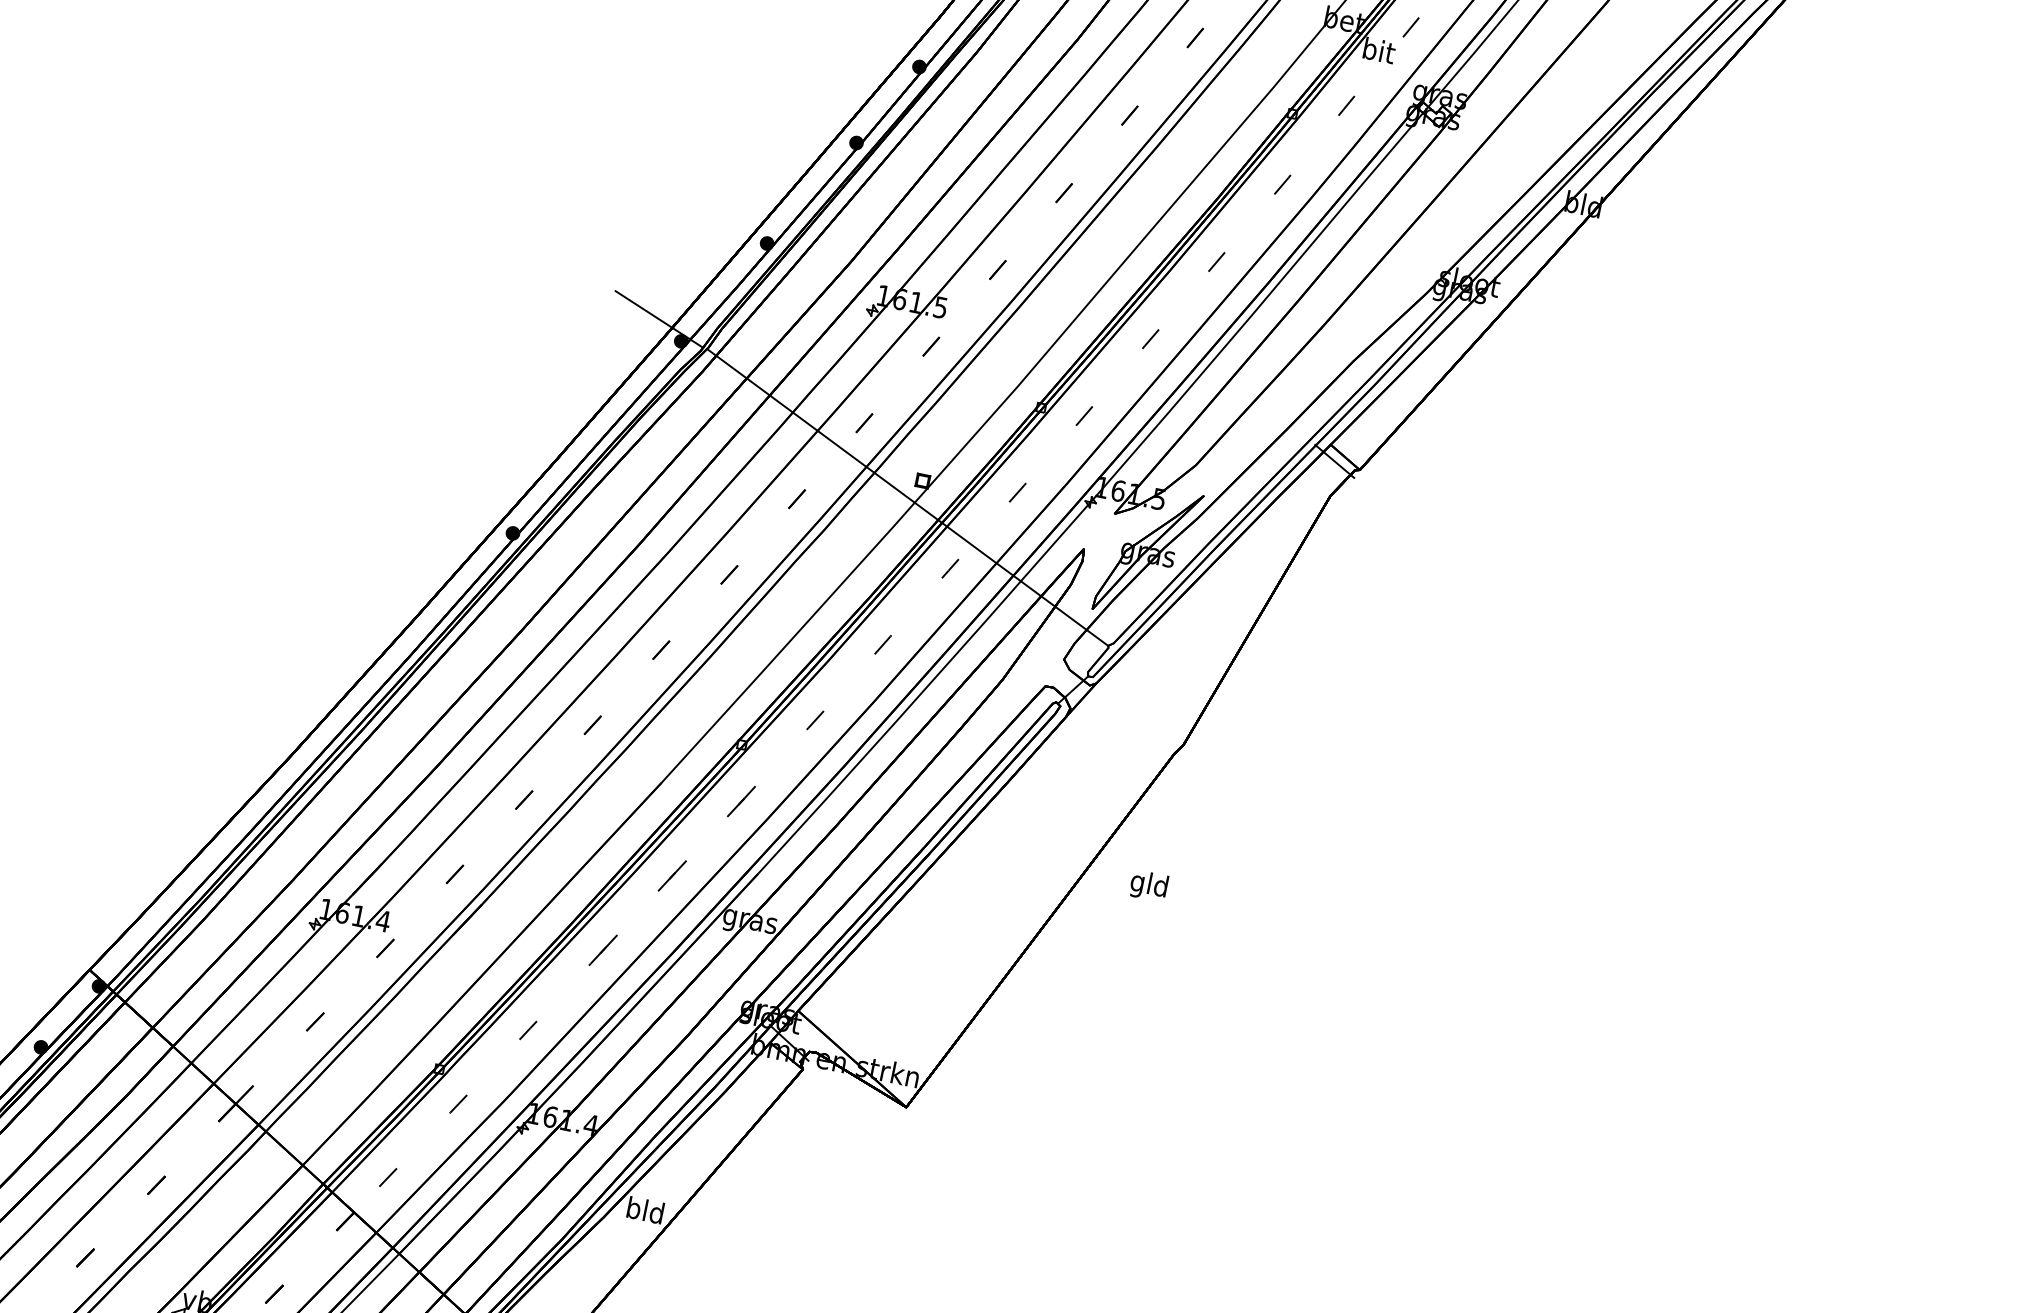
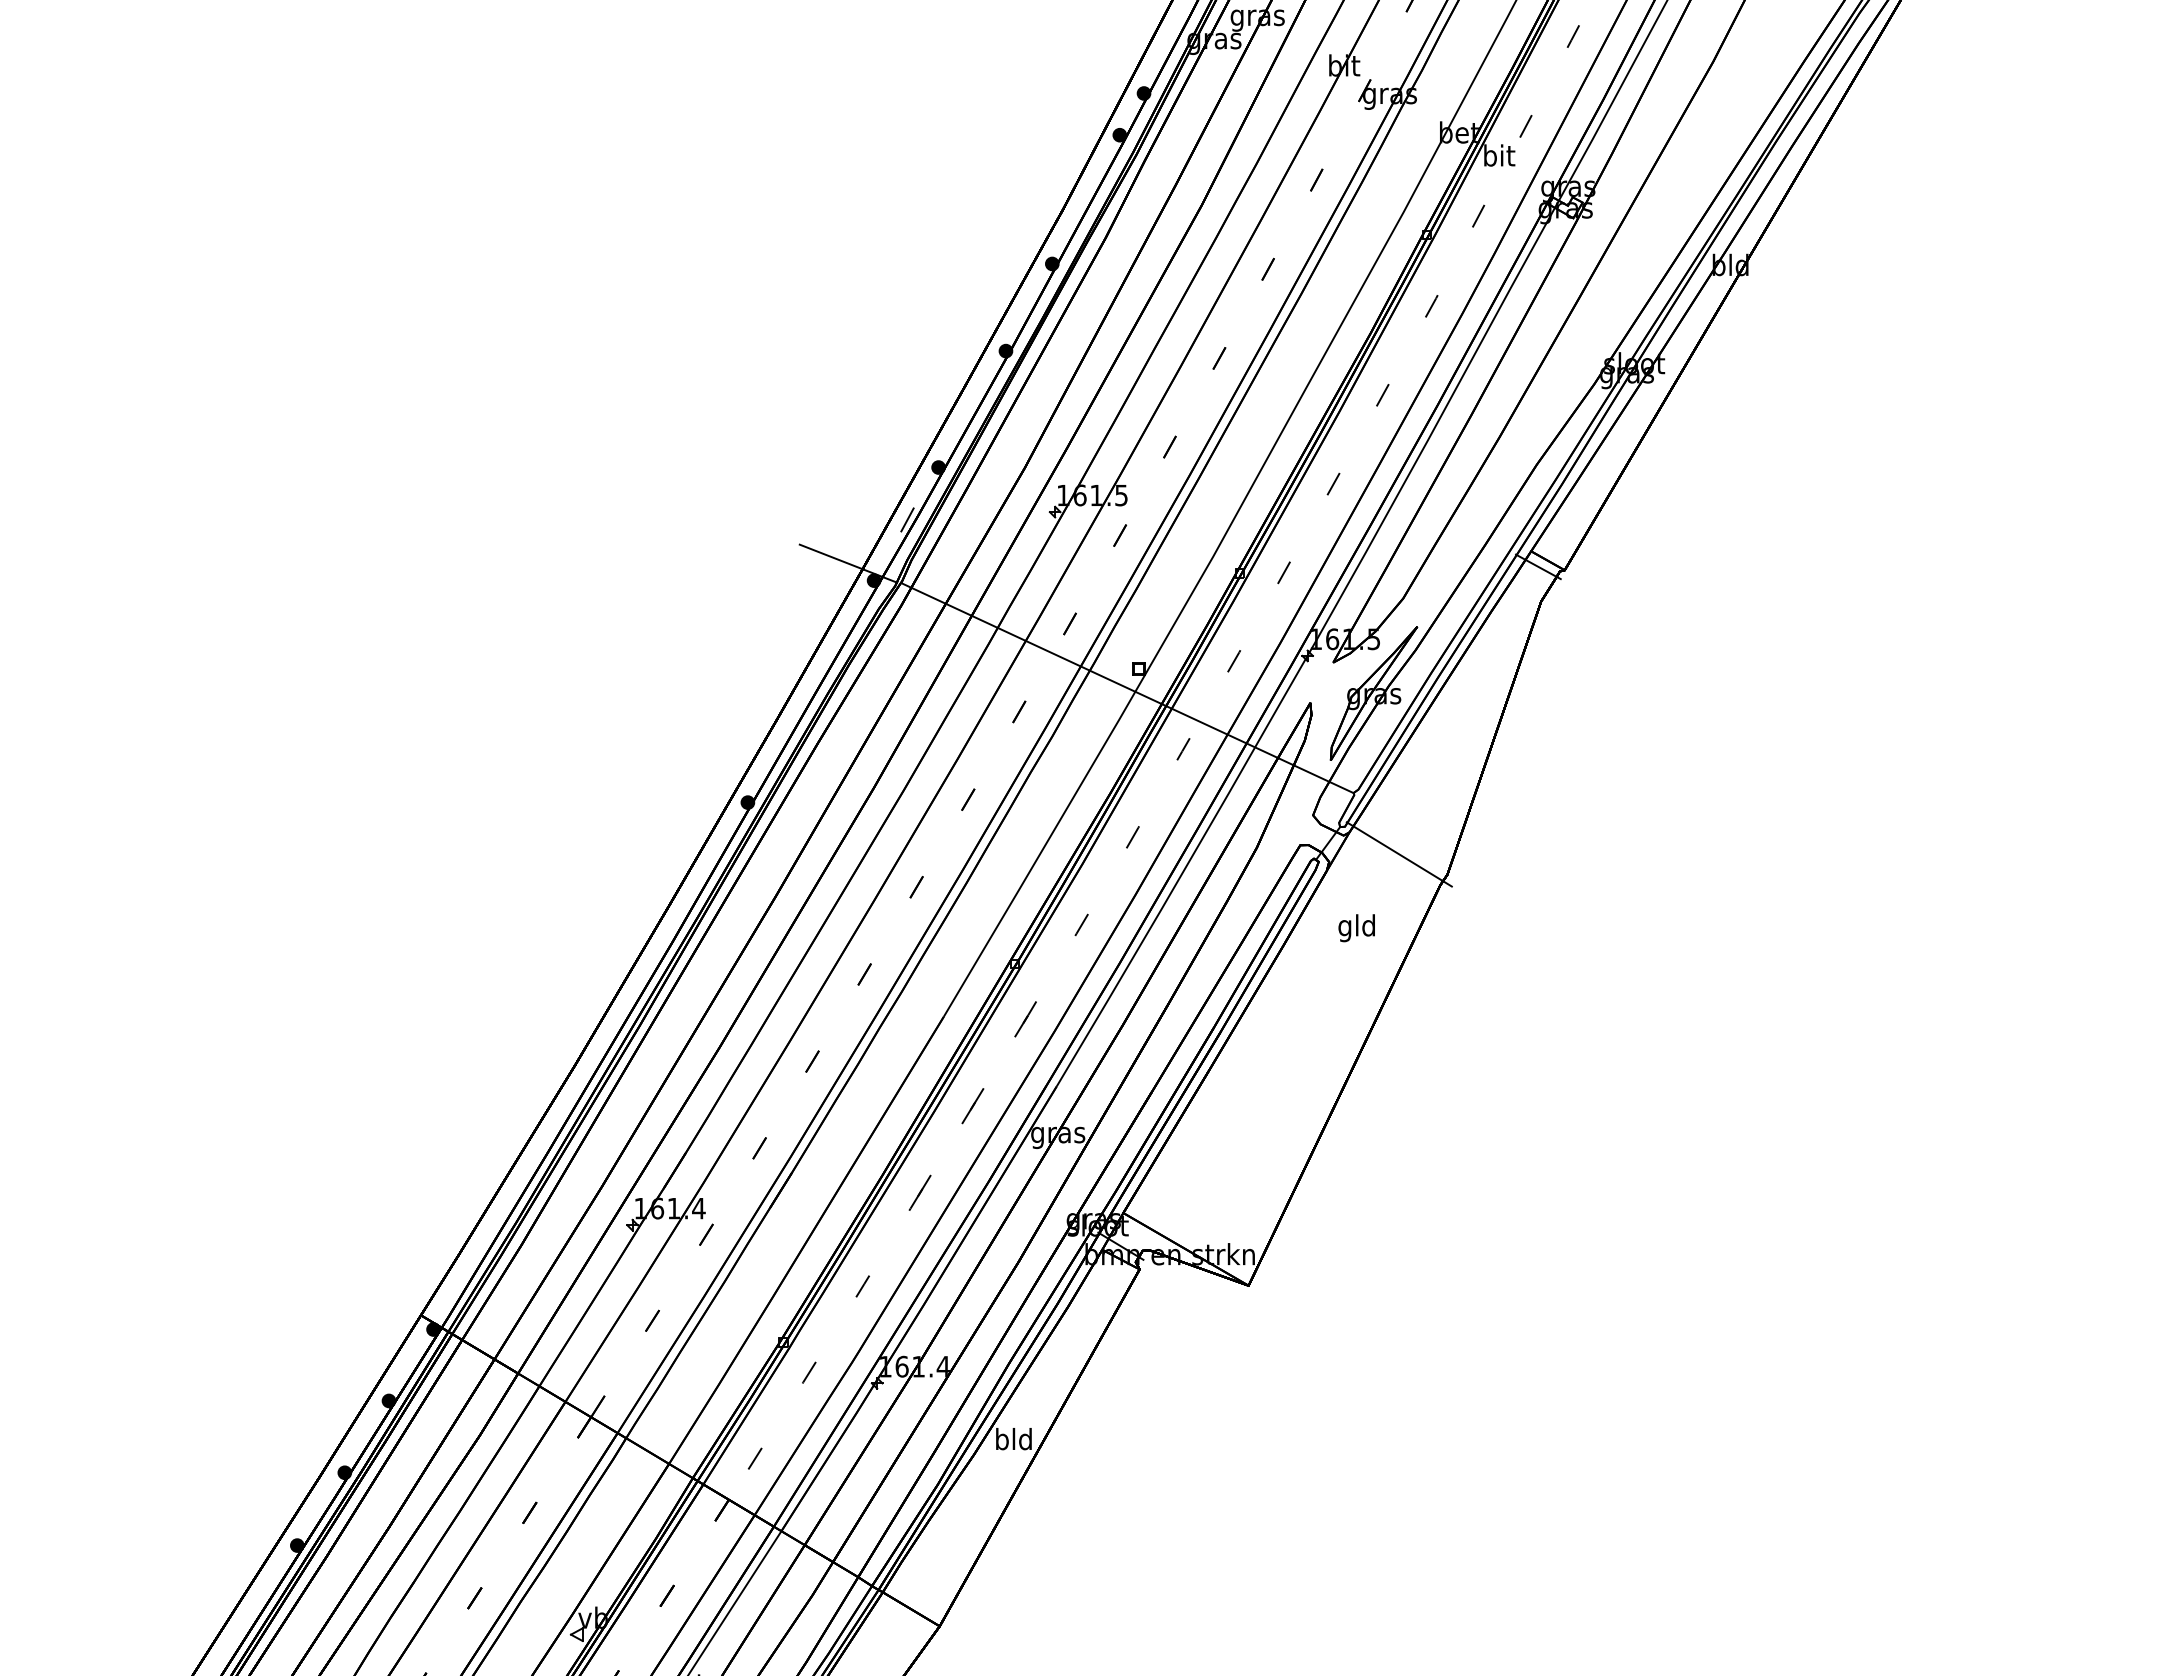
line: (726, 288) -> (907, 519), added
line: (1139, 715) -> (1398, 854), added
text: (1148, 886) -> (1356, 928), moved

